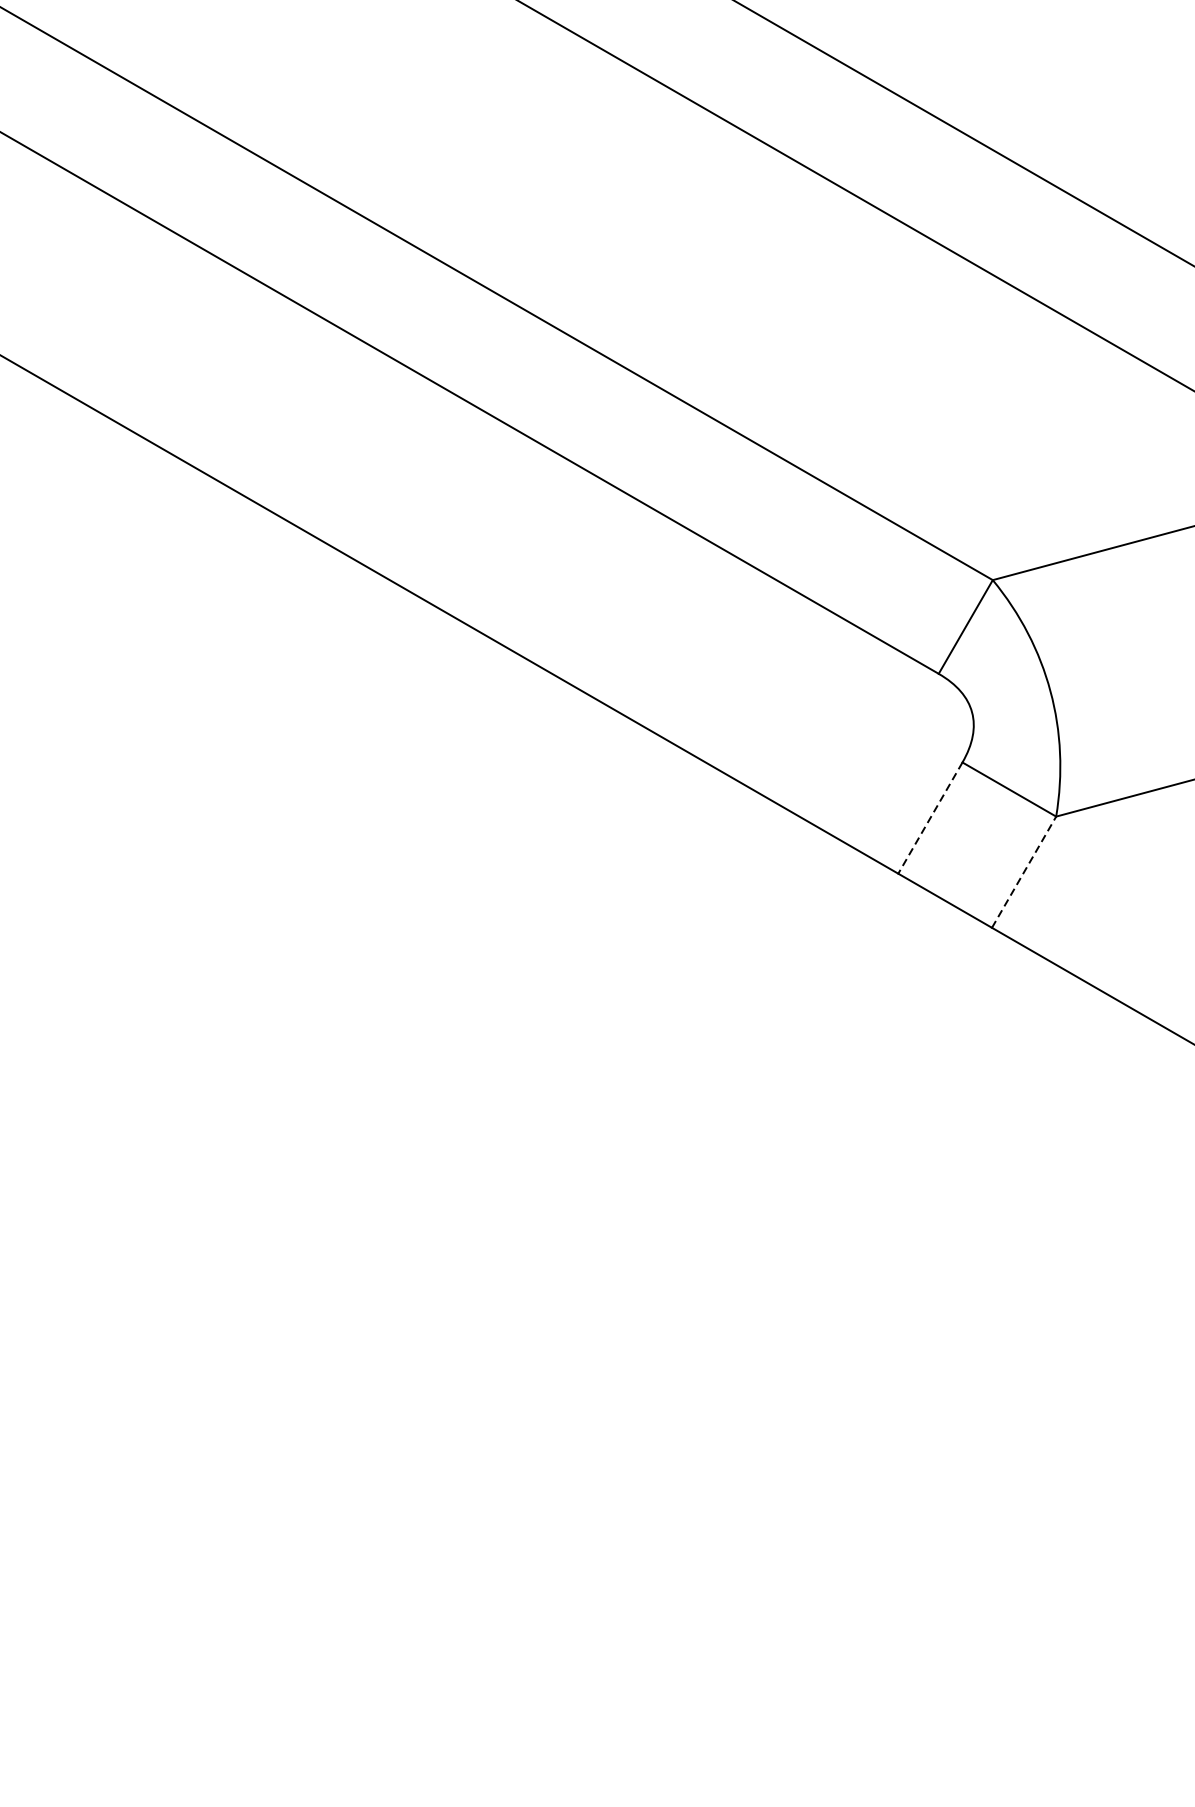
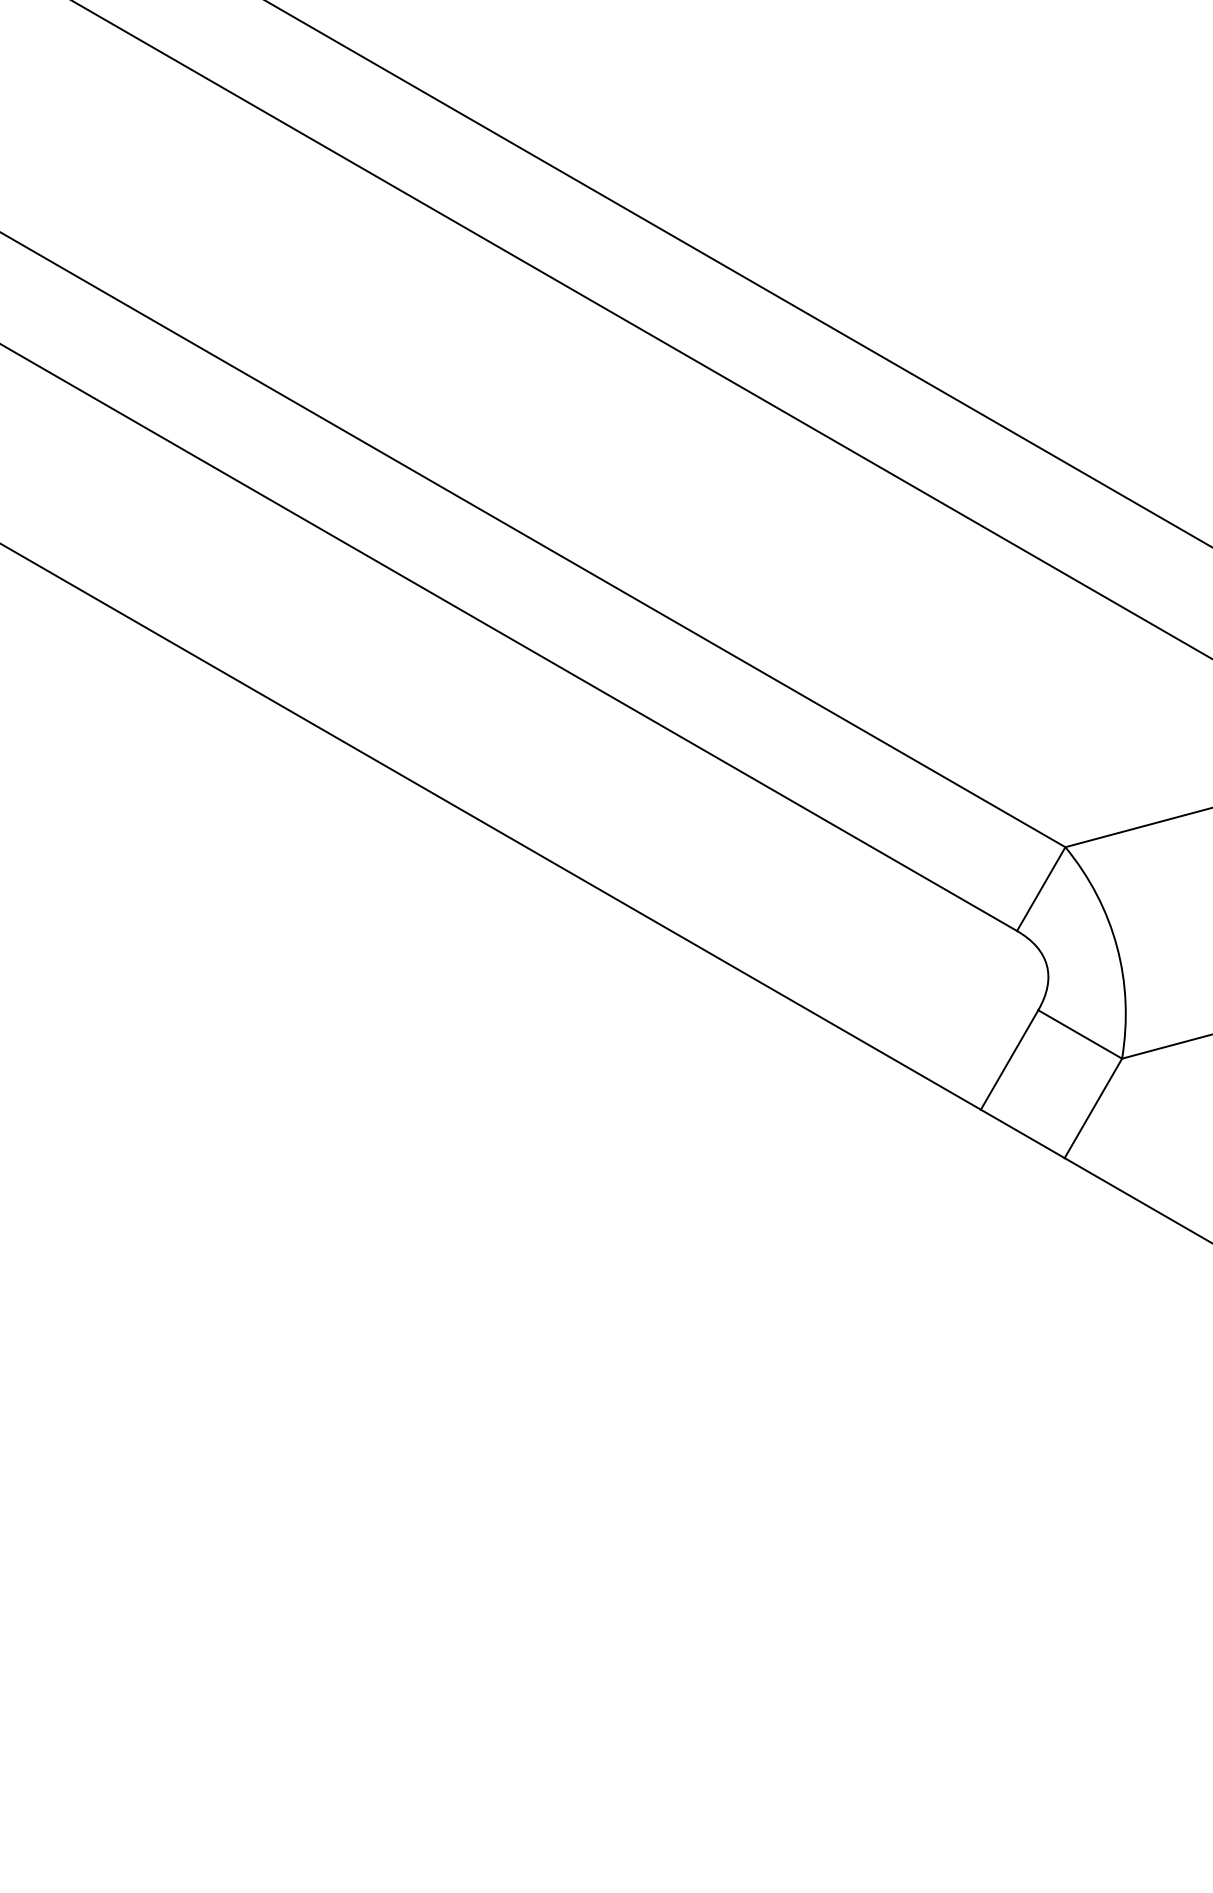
line: (930, 818) -> (1009, 1060), dashed -> solid
line: (1024, 871) -> (1093, 1107), dashed -> solid

